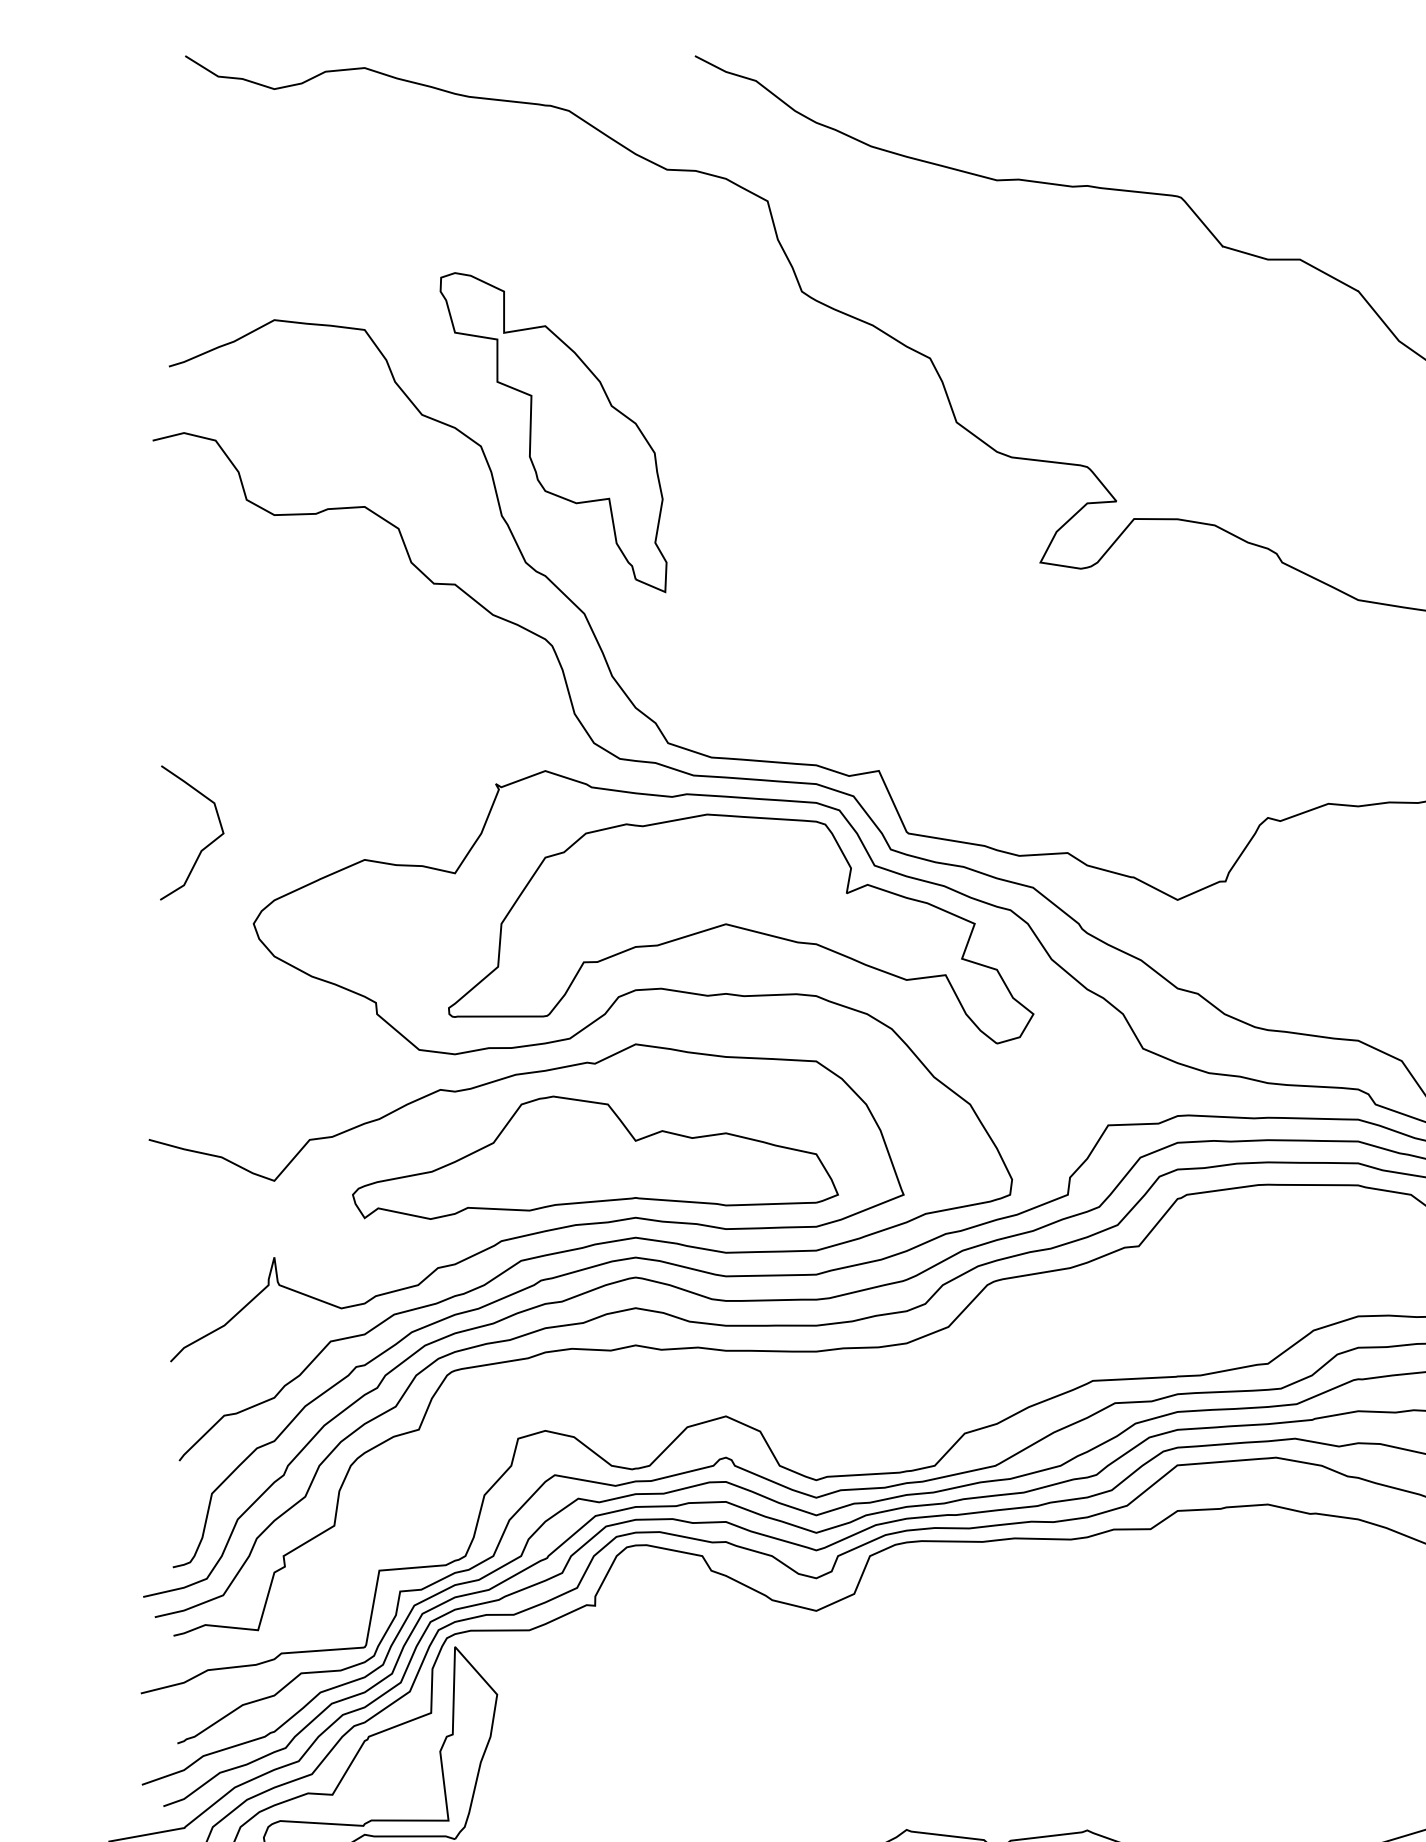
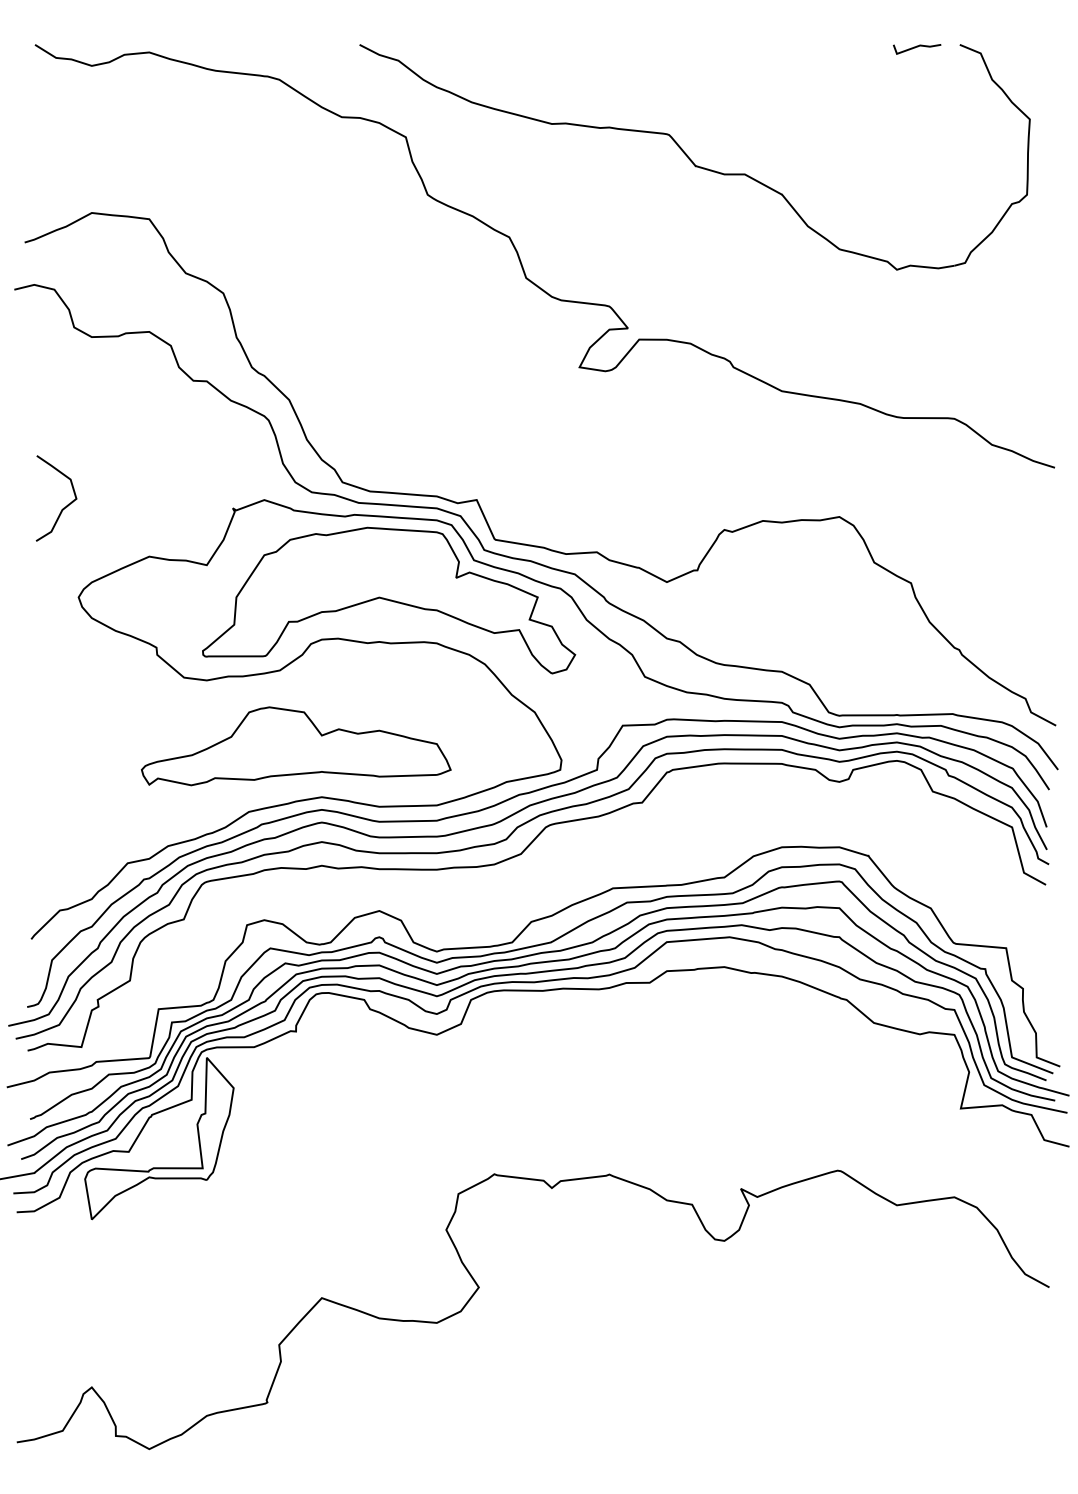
part: (553, 432) -> (269, 284), removed
curve: (203, 847) -> (63, 507), moved
curve: (533, 1231) -> (256, 793), removed

